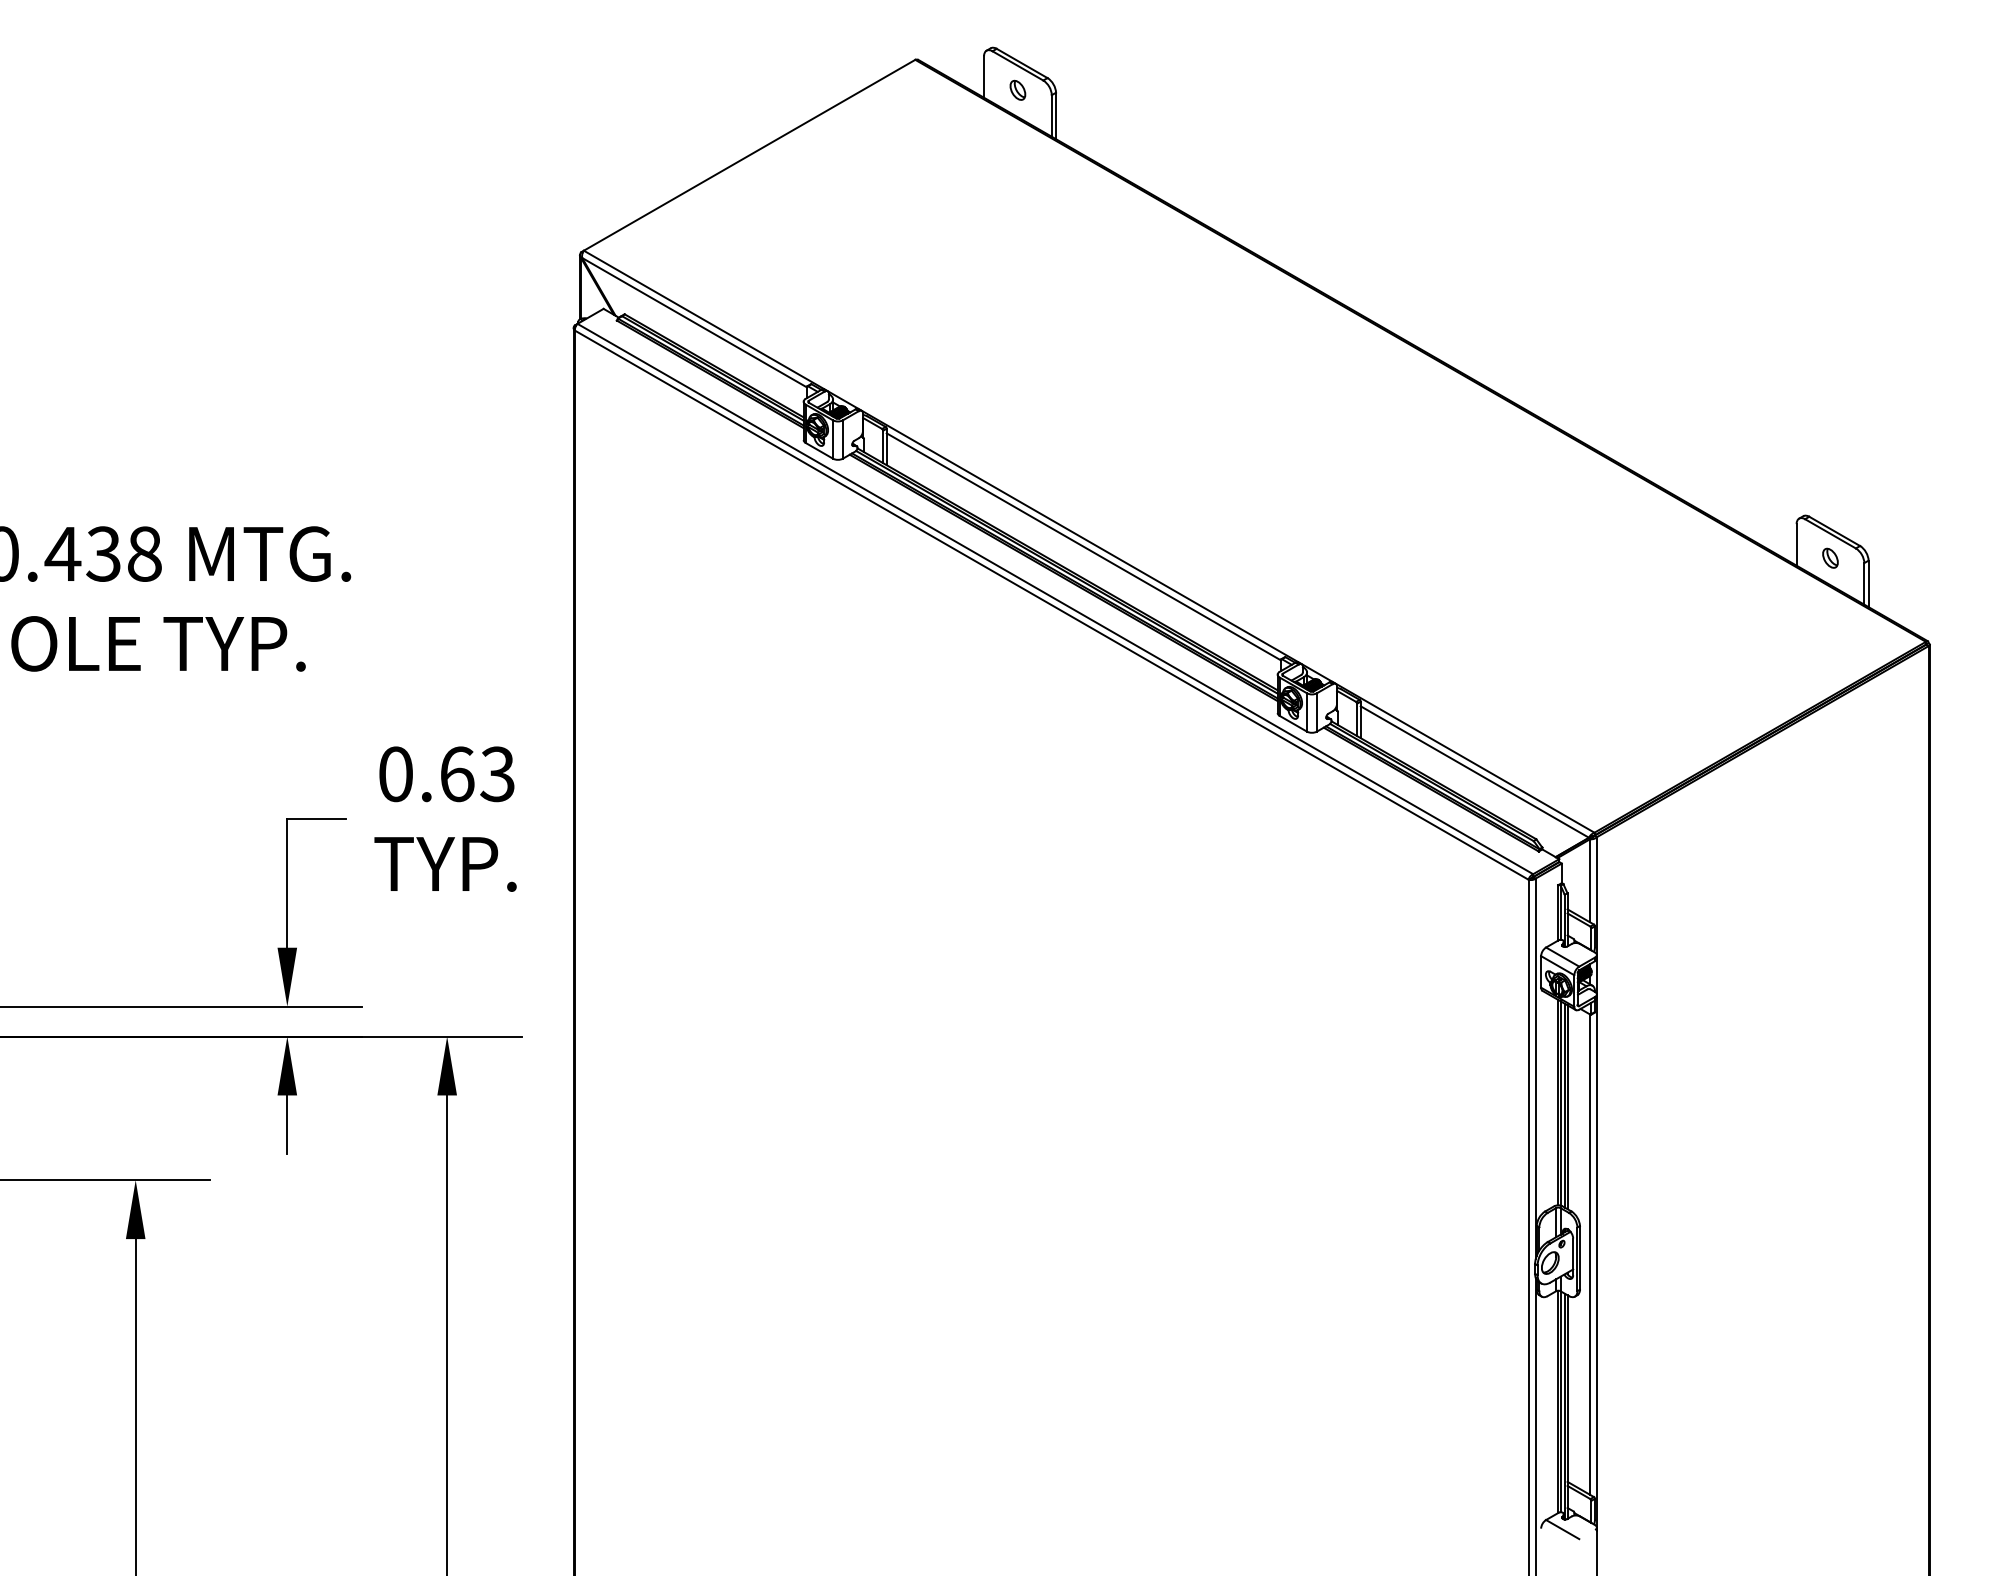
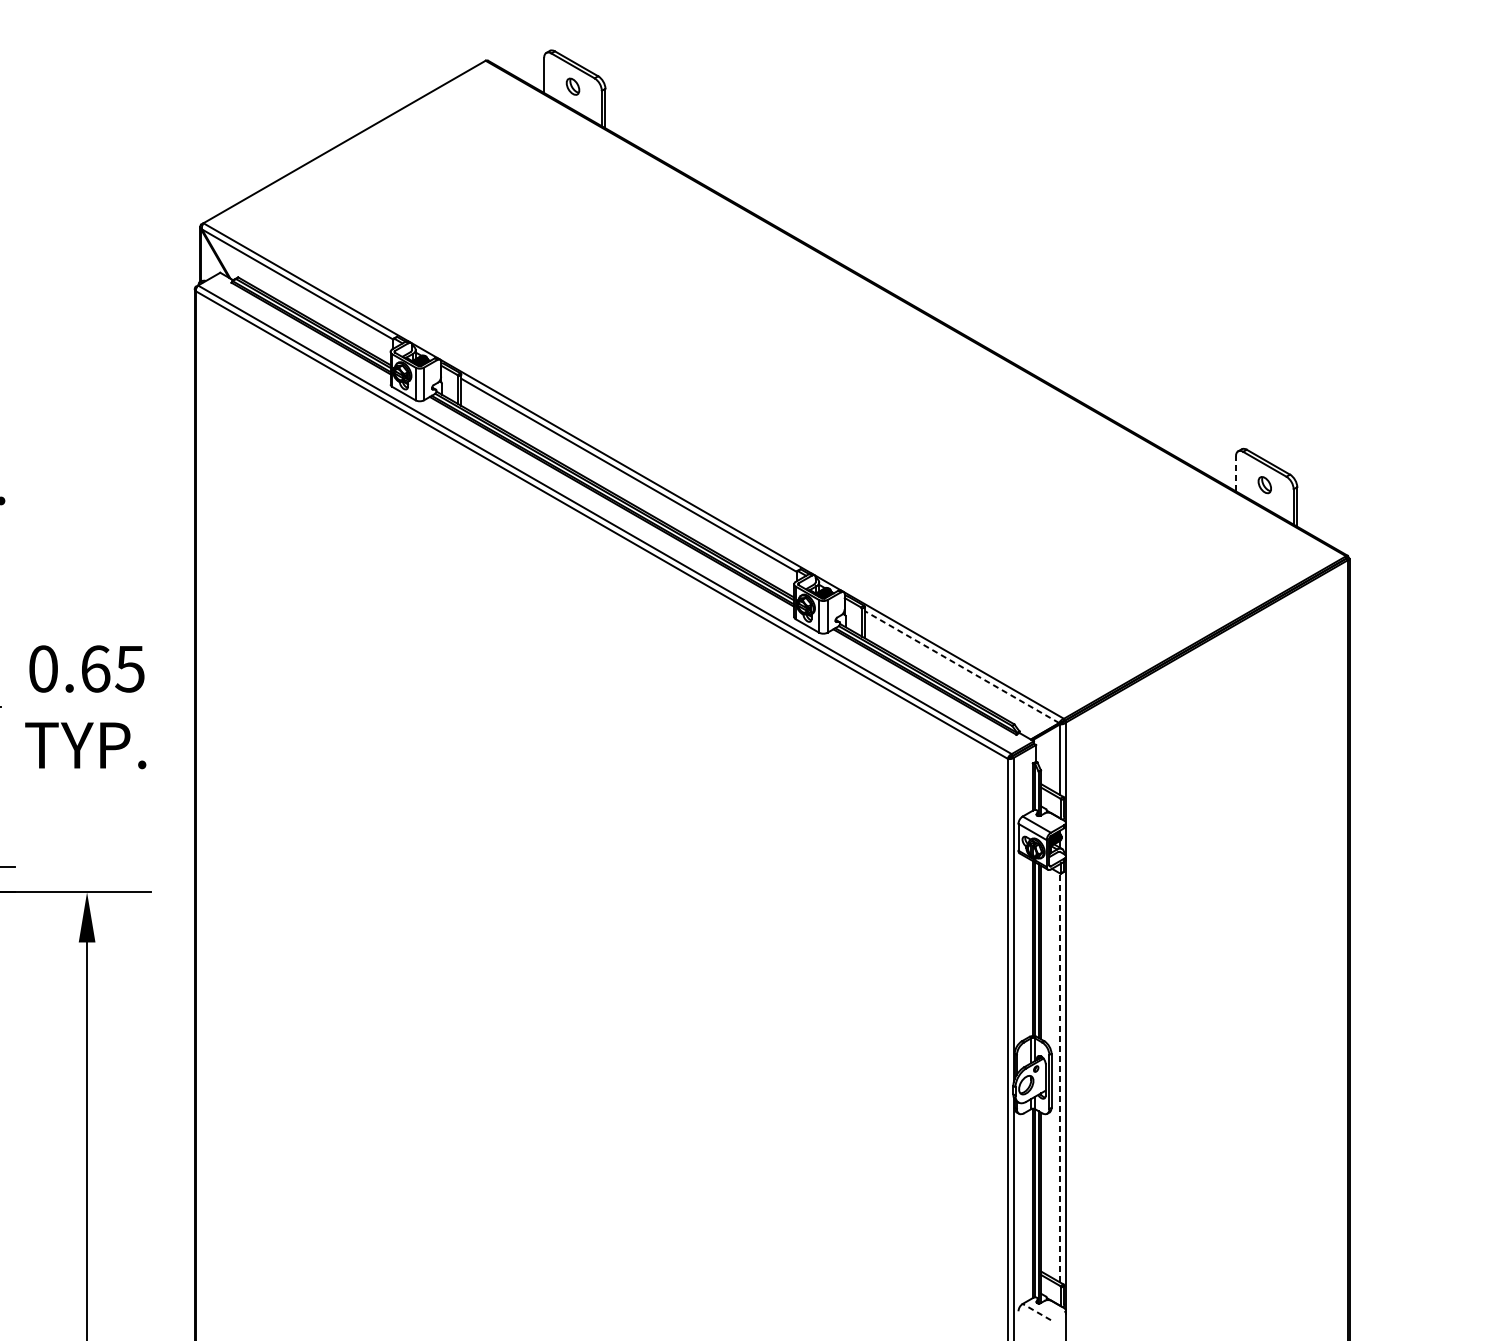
line: (1796, 544) -> (1235, 473), solid -> dashed
line: (1474, 772) -> (961, 667), solid -> dashed
text: (497, 773) -> (129, 668), 0.63 -> 0.65
line: (1589, 1254) -> (1059, 1077), solid -> dashed
line: (1562, 1529) -> (1036, 1312), solid -> dashed

